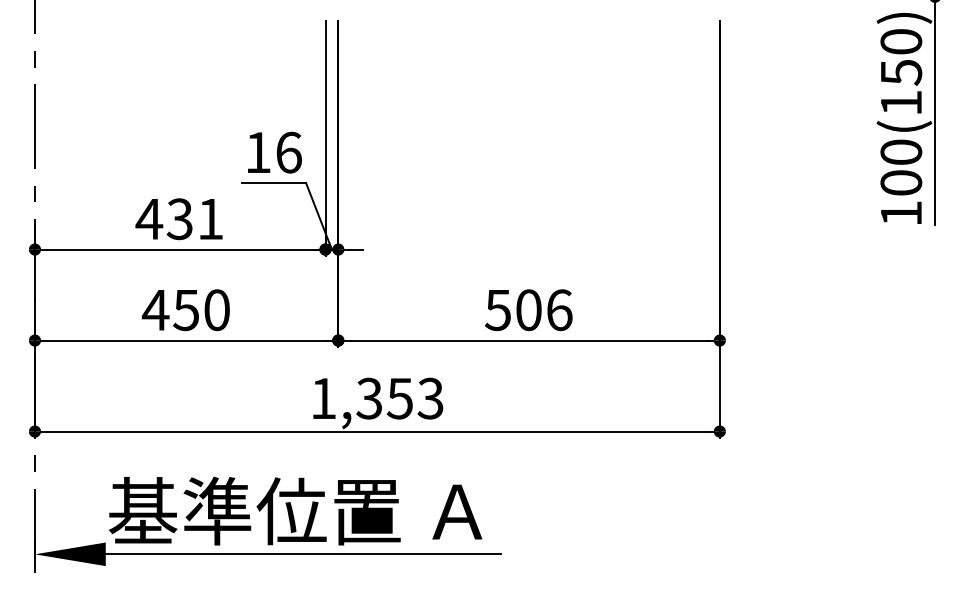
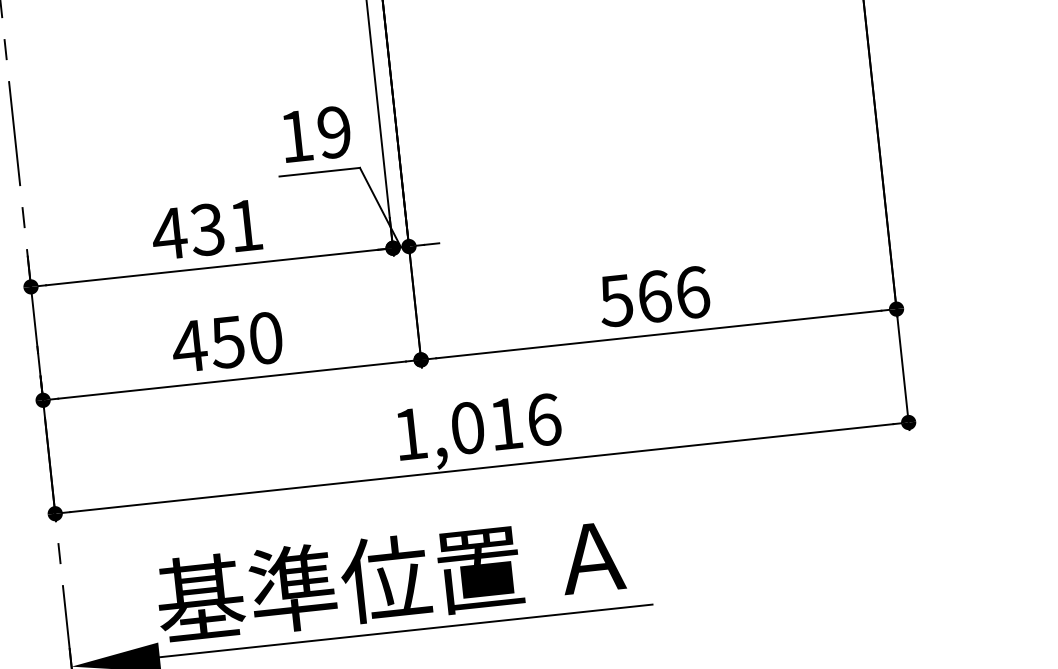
text: (288, 152) -> (333, 132), 16 -> 19
text: (528, 310) -> (654, 297), 506 -> 566
text: (399, 398) -> (505, 423), 1,353 -> 1,016

